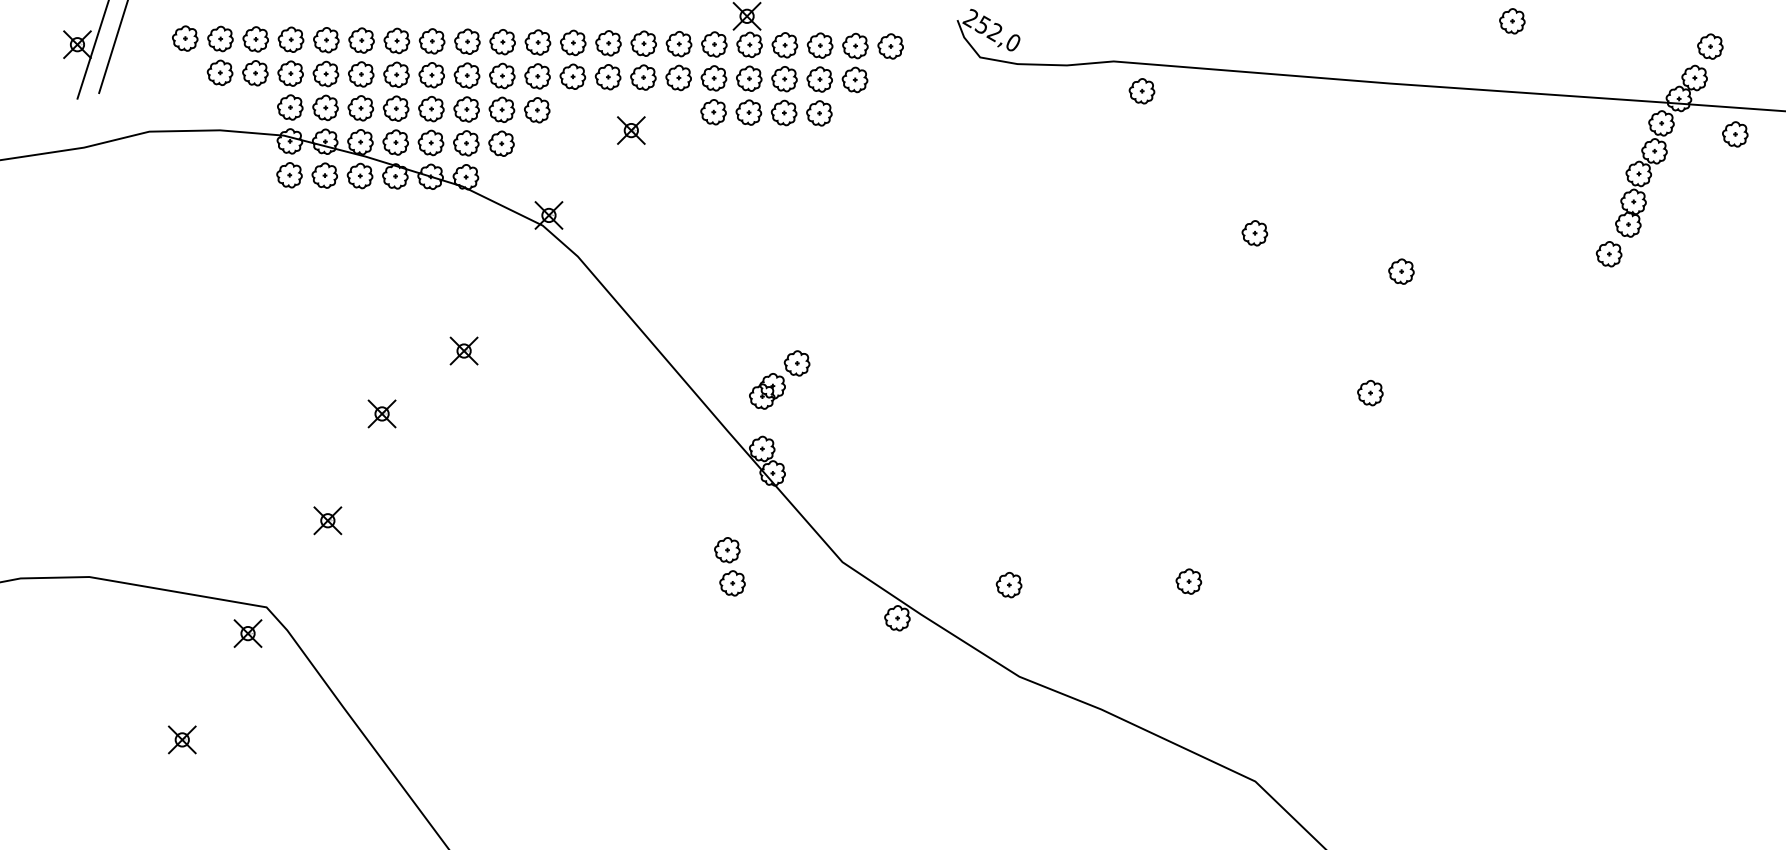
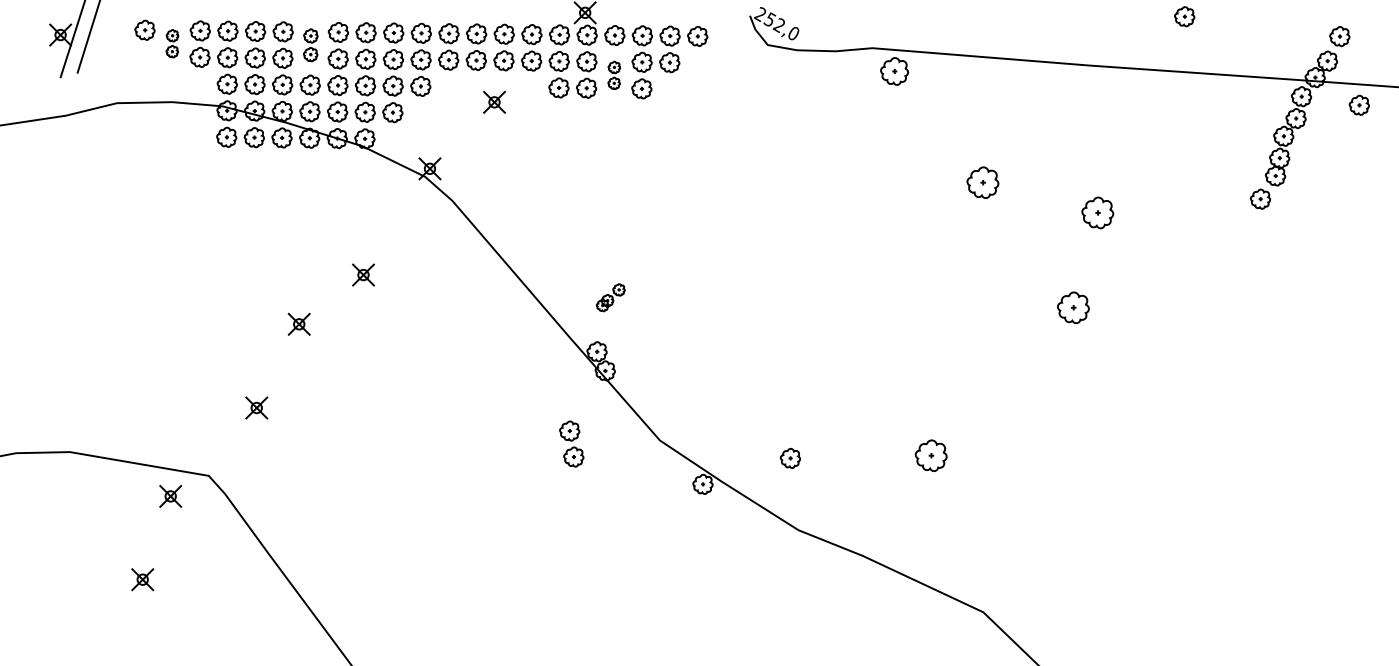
part: (219, 55) -> (171, 43), size x0.6
part: (396, 57) -> (310, 45), size x0.7
part: (1141, 91) -> (894, 71), size x1.4
part: (783, 96) -> (613, 75), size x0.6
part: (1254, 233) -> (982, 182), size x1.6
part: (1401, 271) -> (1097, 212), size x1.6
part: (779, 379) -> (610, 297), size x0.6
part: (1370, 393) -> (1073, 308), size x1.6
part: (1188, 581) -> (930, 455), size x1.6
part: (247, 633) -> (170, 496), moved

